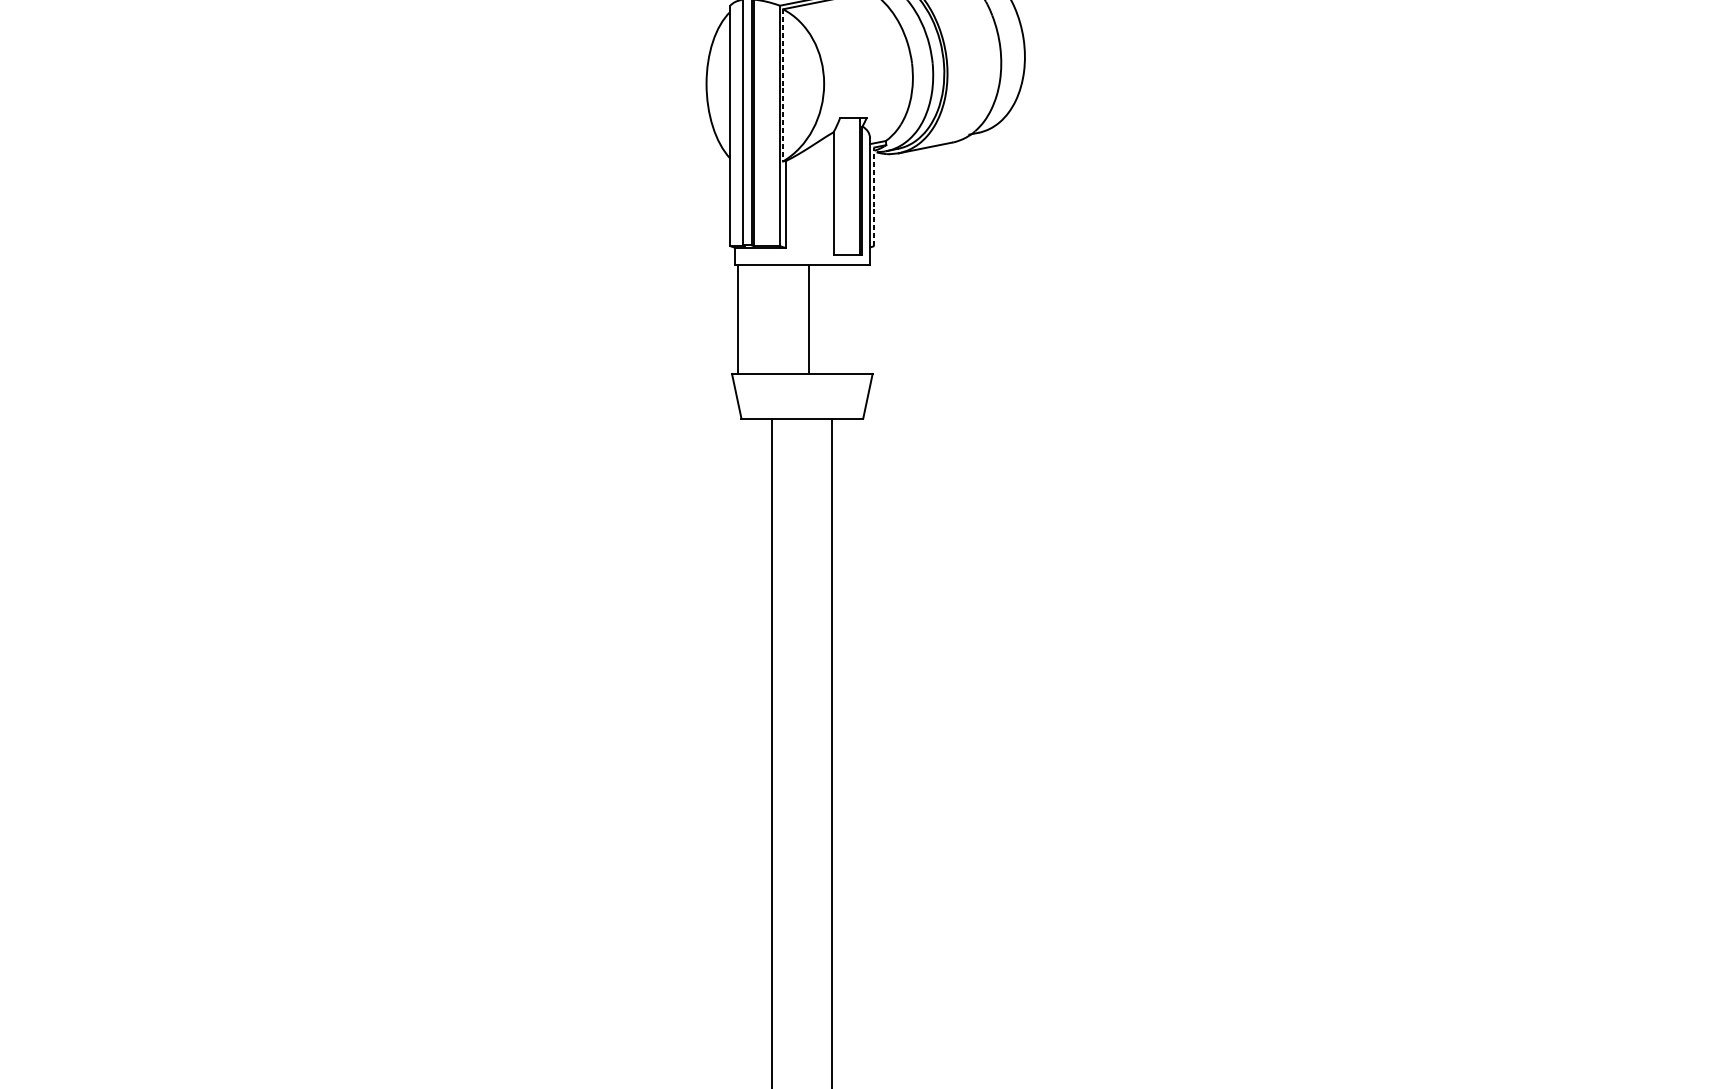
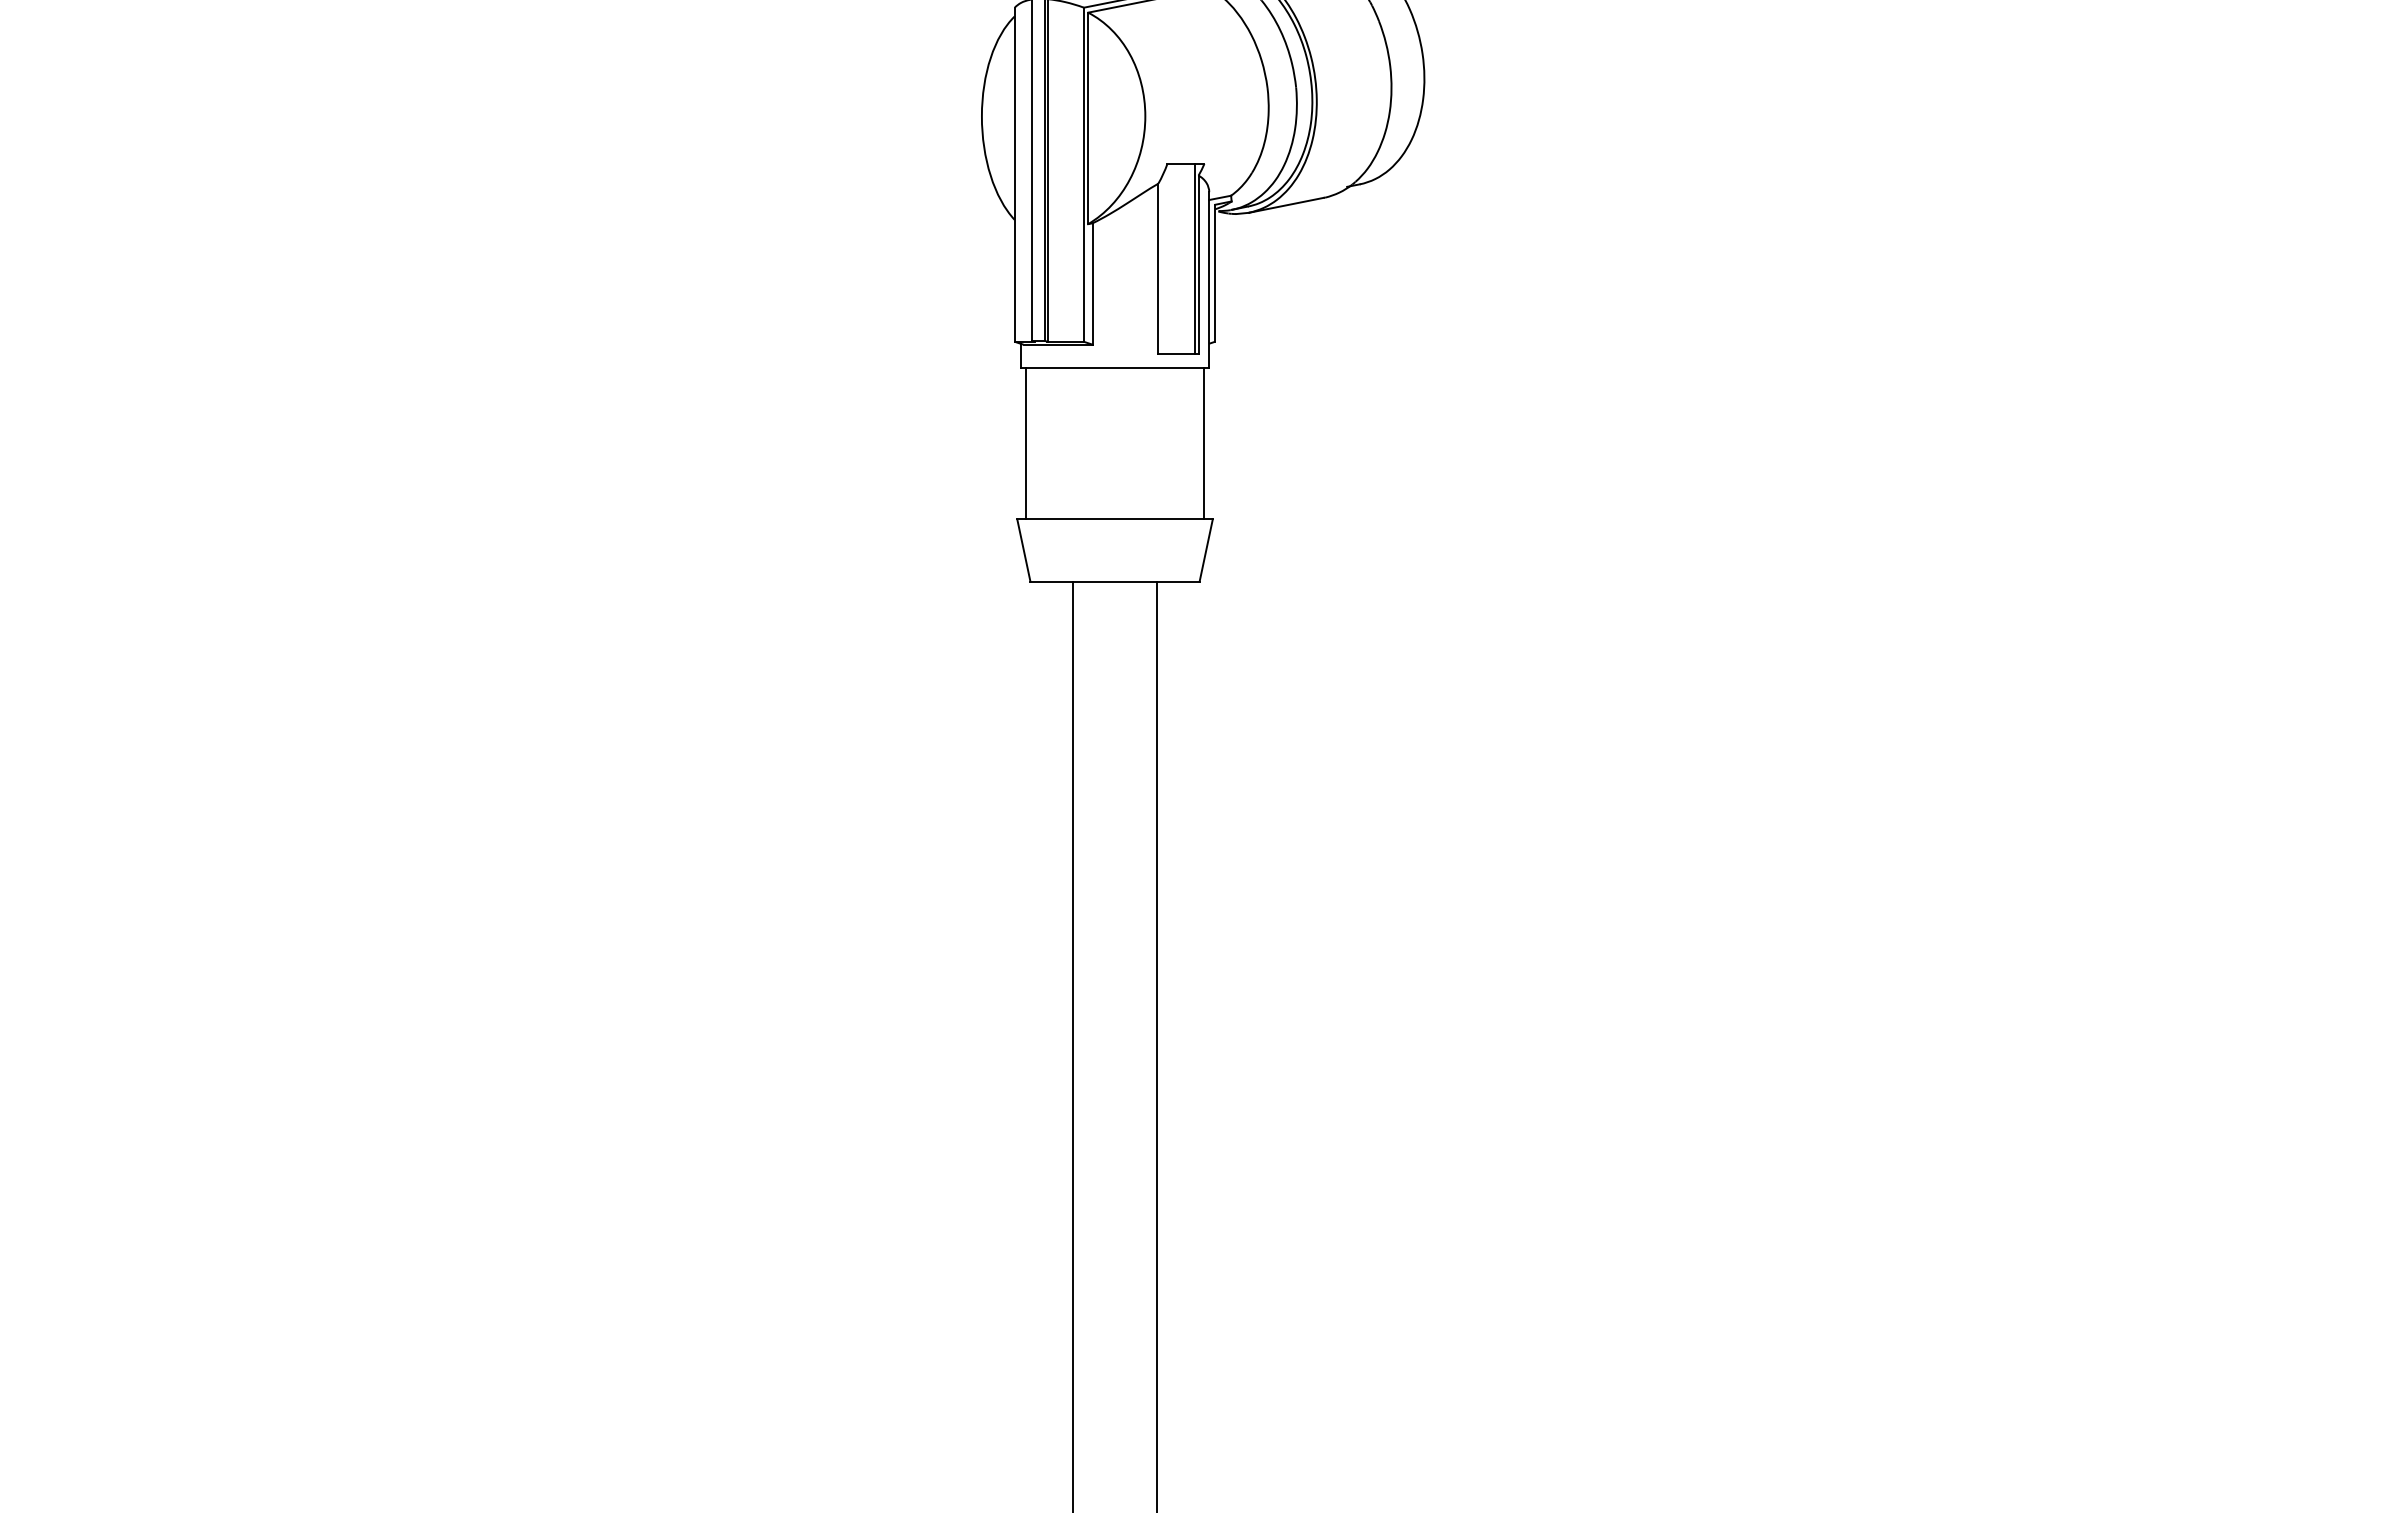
line: (783, 85) -> (1088, 118), dashed -> solid
line: (874, 196) -> (1215, 273), dashed -> solid
line: (809, 319) -> (1203, 443), moved

